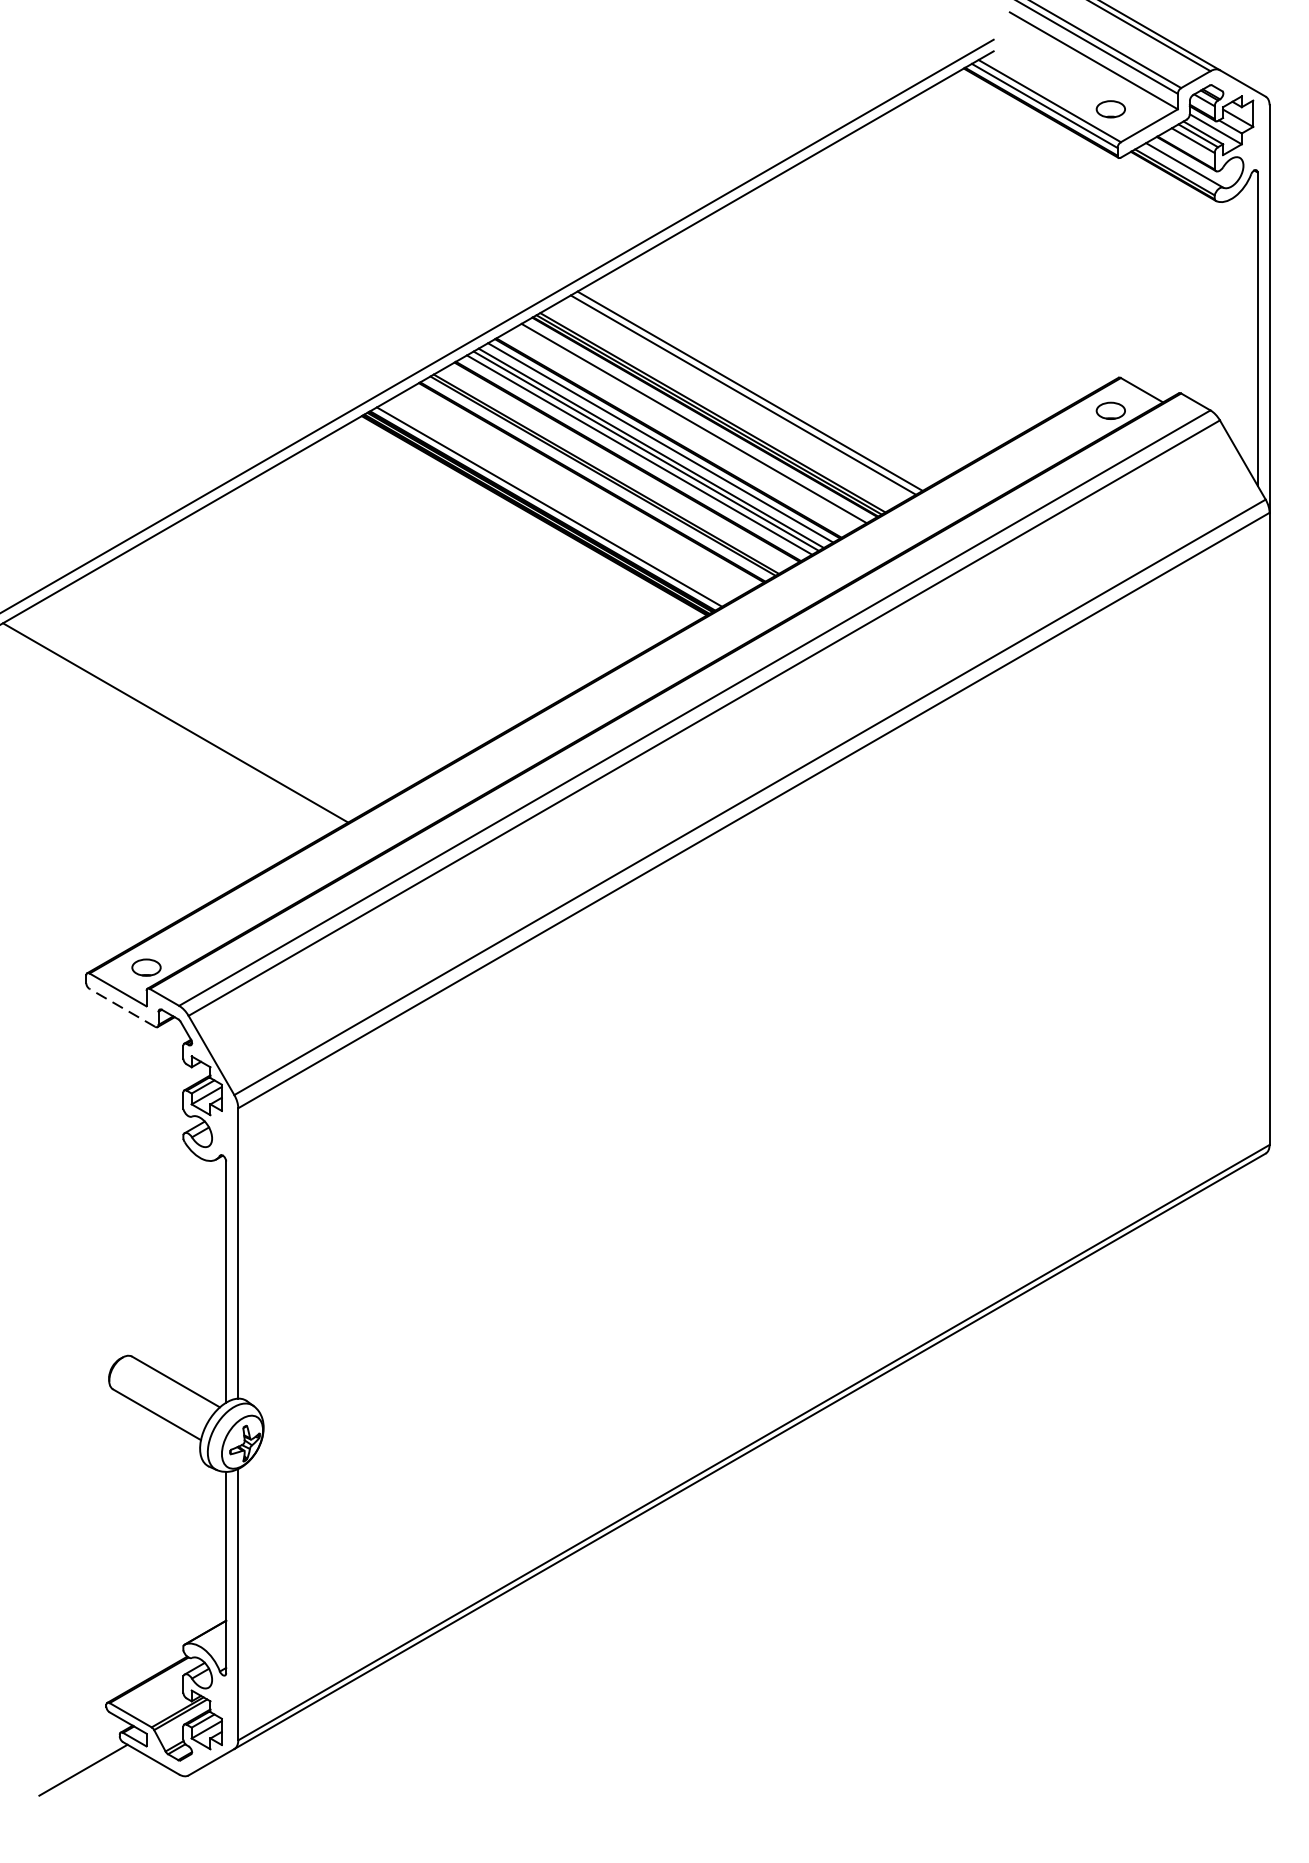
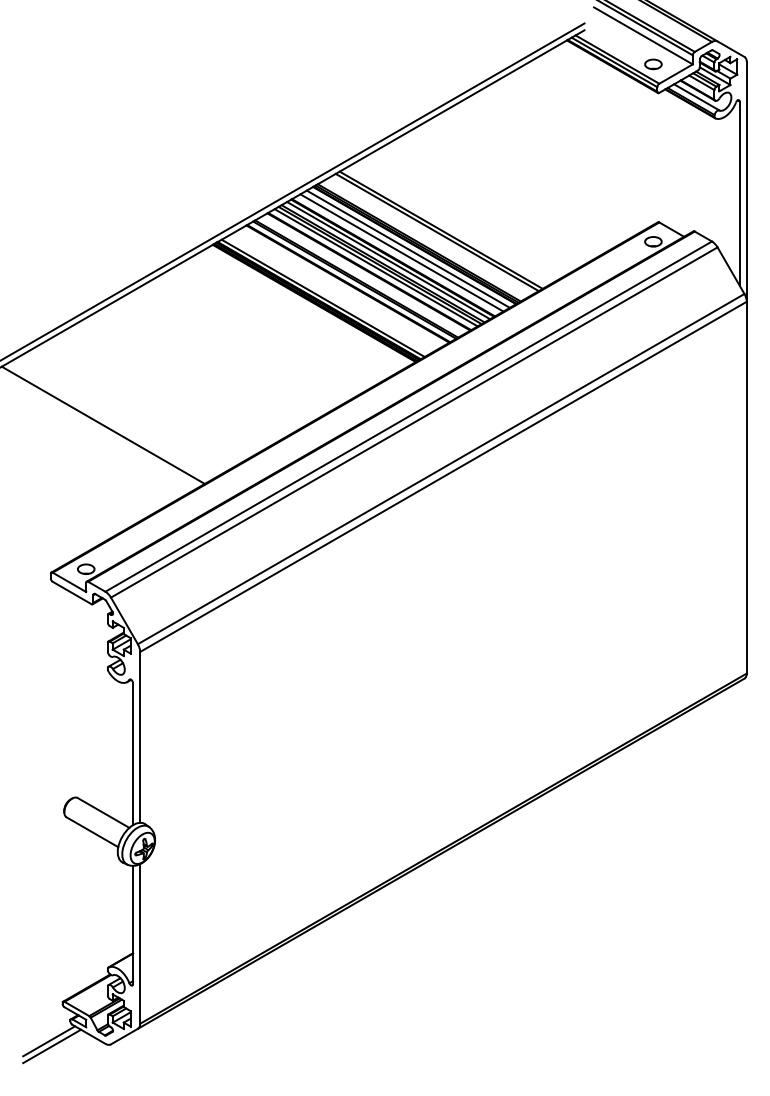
line: (682, 429) -> (401, 252), added
line: (121, 1007) -> (71, 592), dashed -> solid
line: (89, 1779) -> (52, 1046), added

